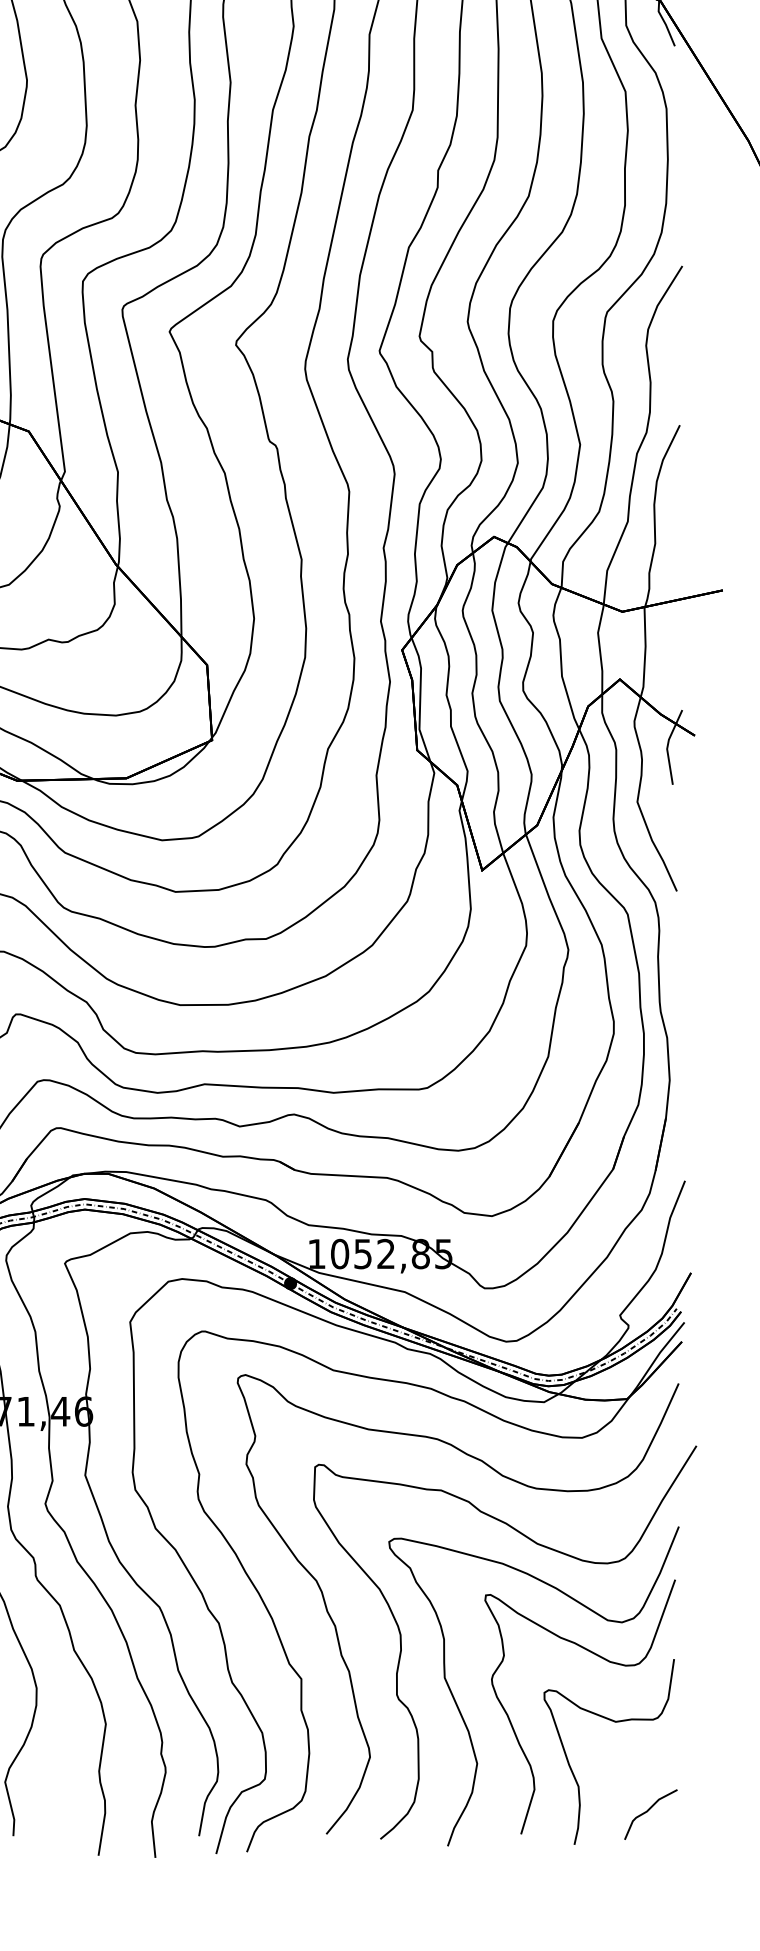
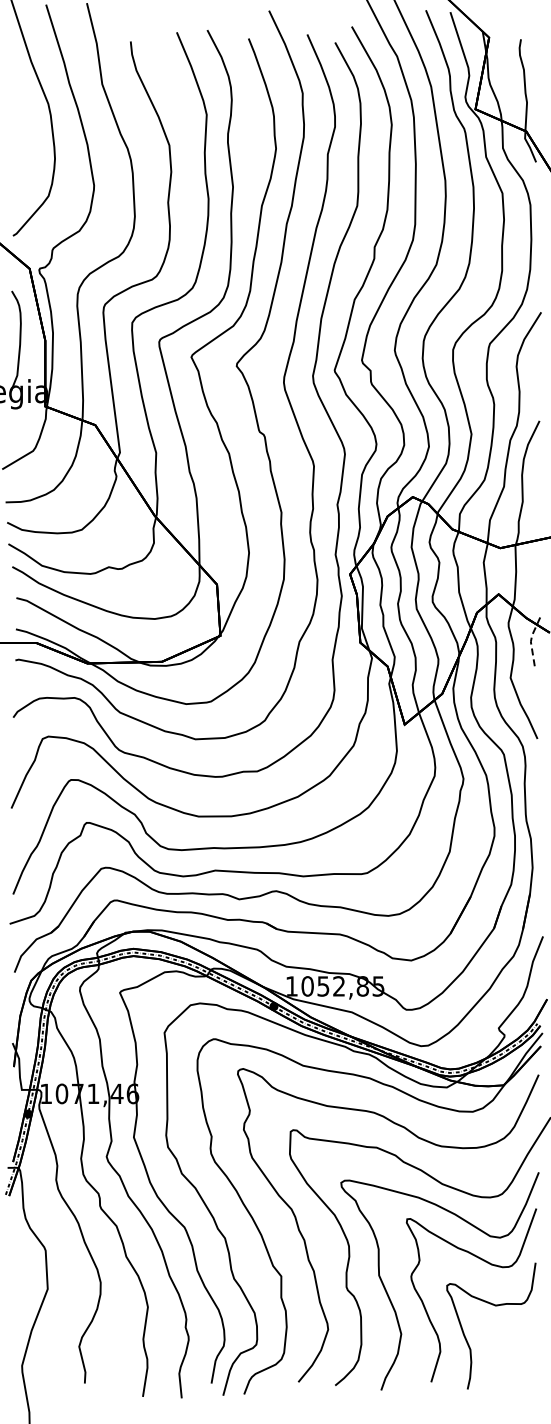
line: (668, 745) -> (531, 639), solid -> dashed
curve: (648, 1811) -> (518, 1366), removed

